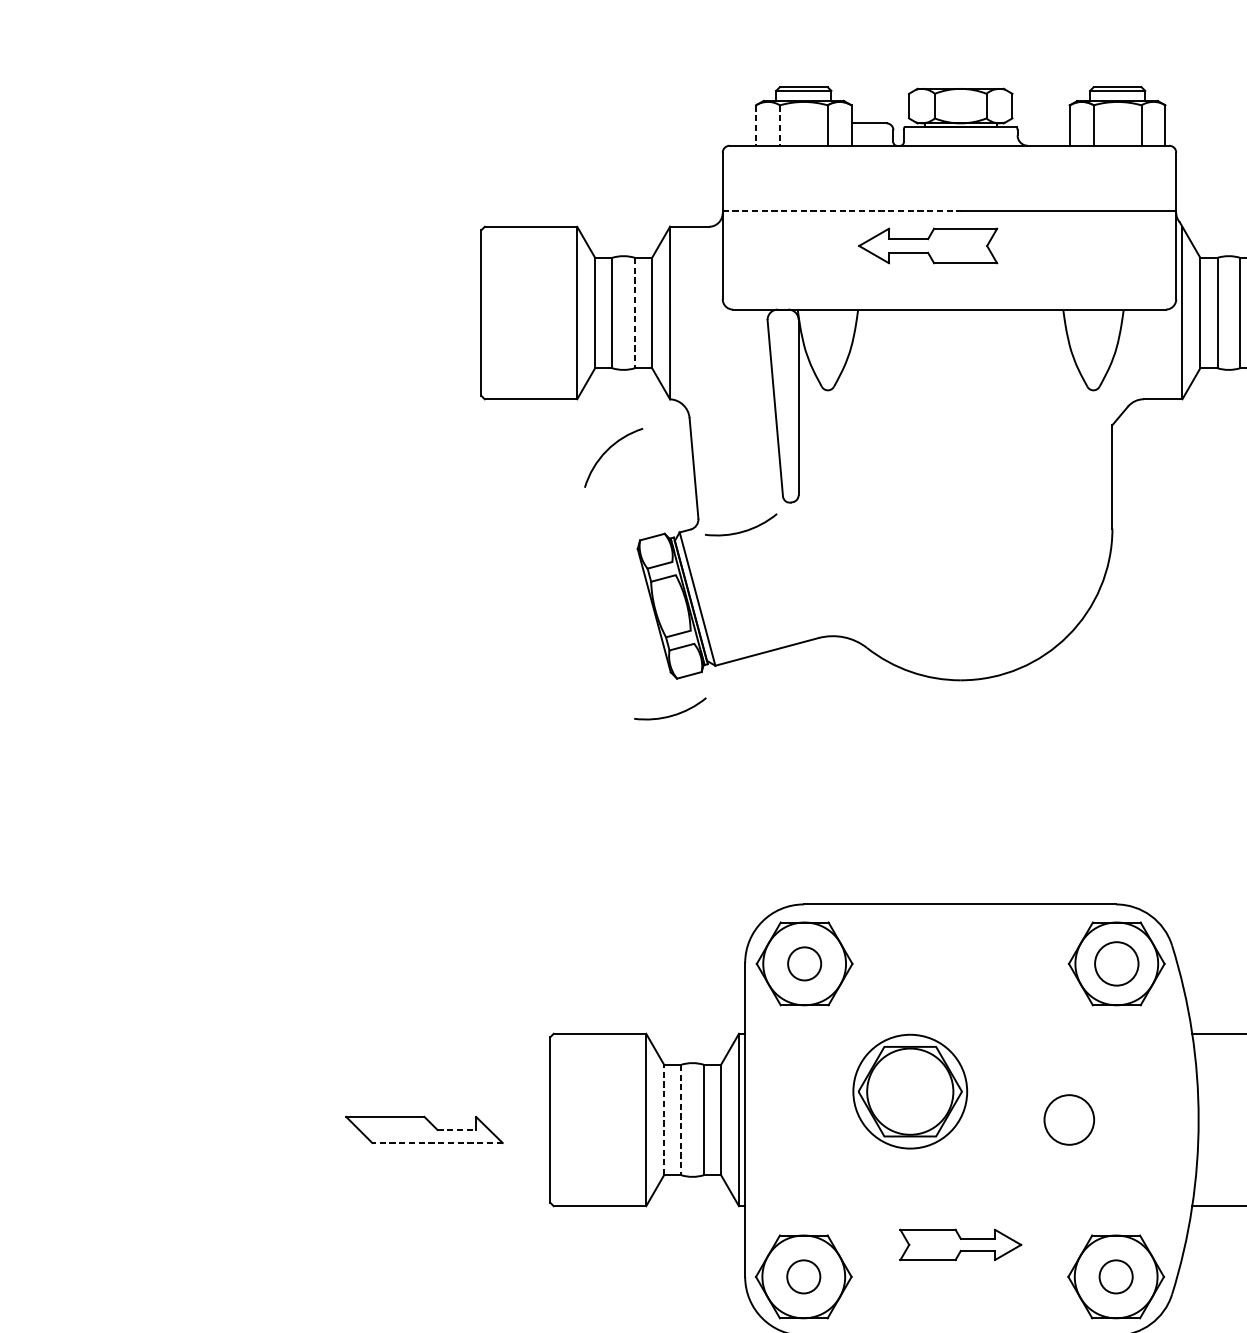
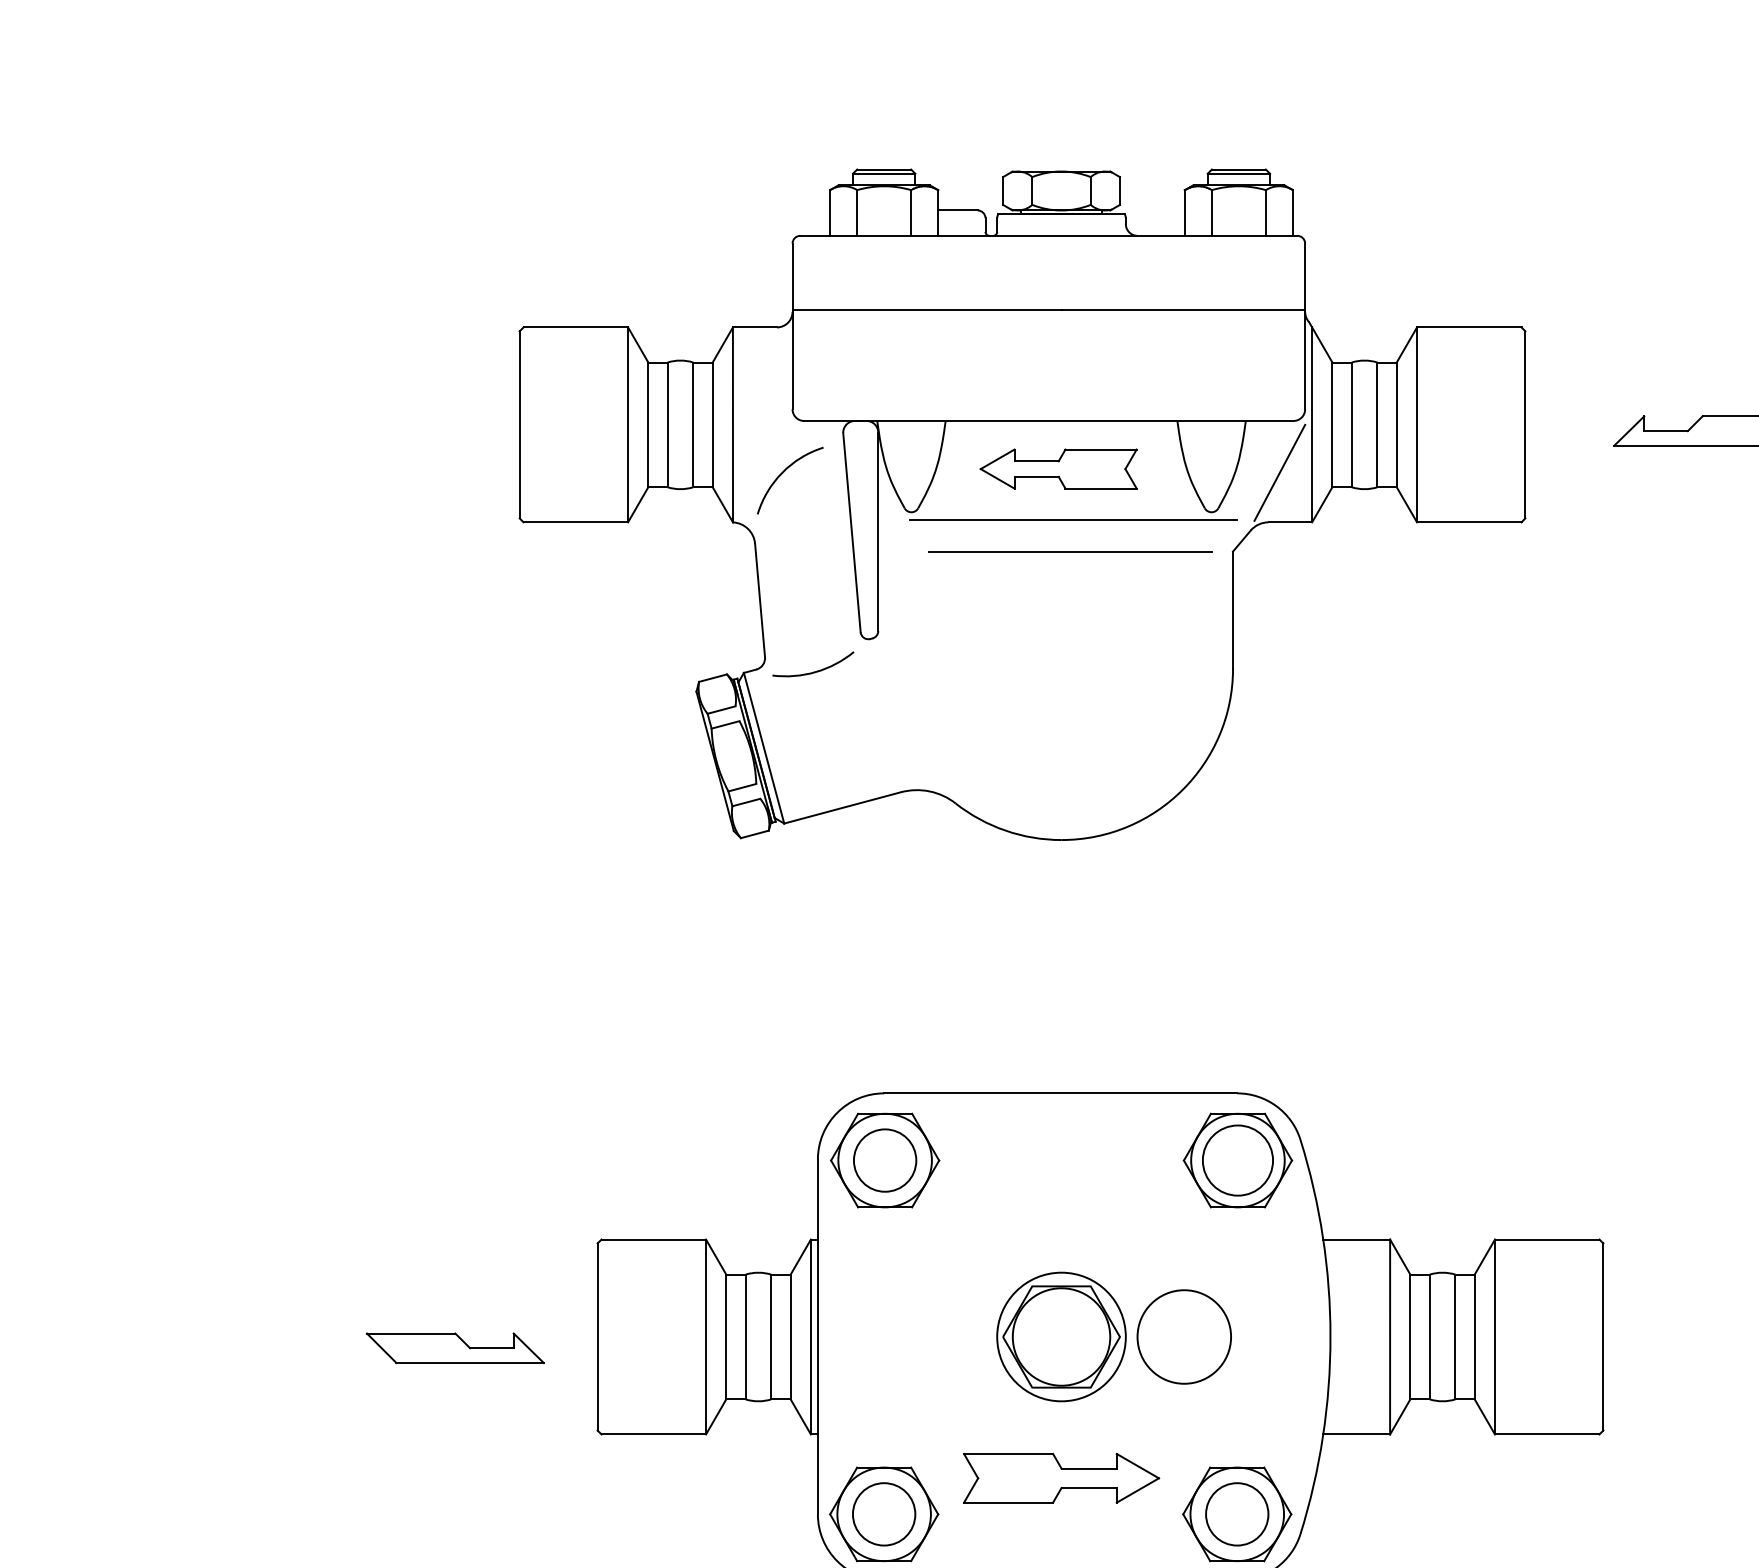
line: (756, 125) -> (830, 212), dashed -> solid
line: (780, 125) -> (857, 212), dashed -> solid
line: (842, 210) -> (927, 309), dashed -> solid
part: (927, 245) -> (1058, 468), moved
line: (635, 313) -> (693, 425), dashed -> solid
line: (1153, 355) -> (1279, 472), added
line: (971, 397) -> (1073, 520), added
line: (968, 425) -> (1070, 551), added
arc: (607, 451) -> (783, 473), moved
arc: (673, 714) -> (736, 878), removed
circle: (804, 963) -> (884, 1160), size x1.67
circle: (1116, 963) -> (1237, 1160), size x1.43
part: (910, 1091) -> (1061, 1336), moved
line: (664, 1119) -> (726, 1336), dashed -> solid
circle: (1069, 1119) -> (1184, 1336), size x1.67
line: (681, 1120) -> (745, 1337), dashed -> solid
line: (456, 1130) -> (491, 1348), dashed -> solid
line: (437, 1143) -> (470, 1363), dashed -> solid
part: (960, 1244) -> (1061, 1477), size x1.43
circle: (803, 1277) -> (883, 1514), size x1.67
circle: (1116, 1277) -> (1237, 1514), size x1.67

